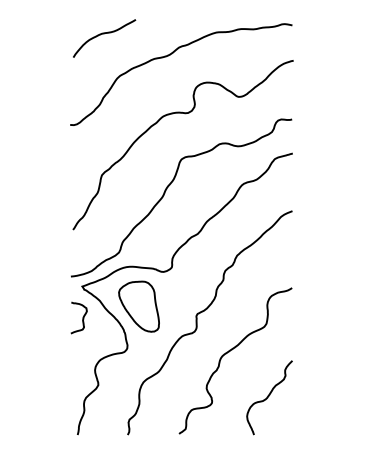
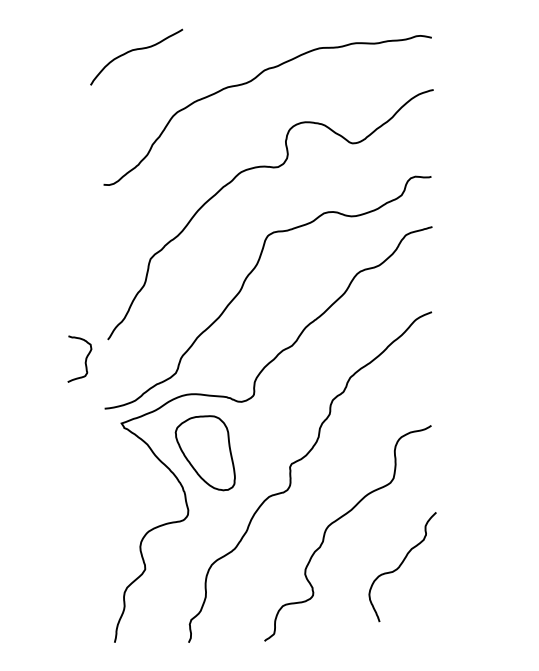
curve: (104, 34) -> (136, 51), moved
curve: (82, 317) -> (84, 358), moved
curve: (269, 396) -> (402, 565), moved

